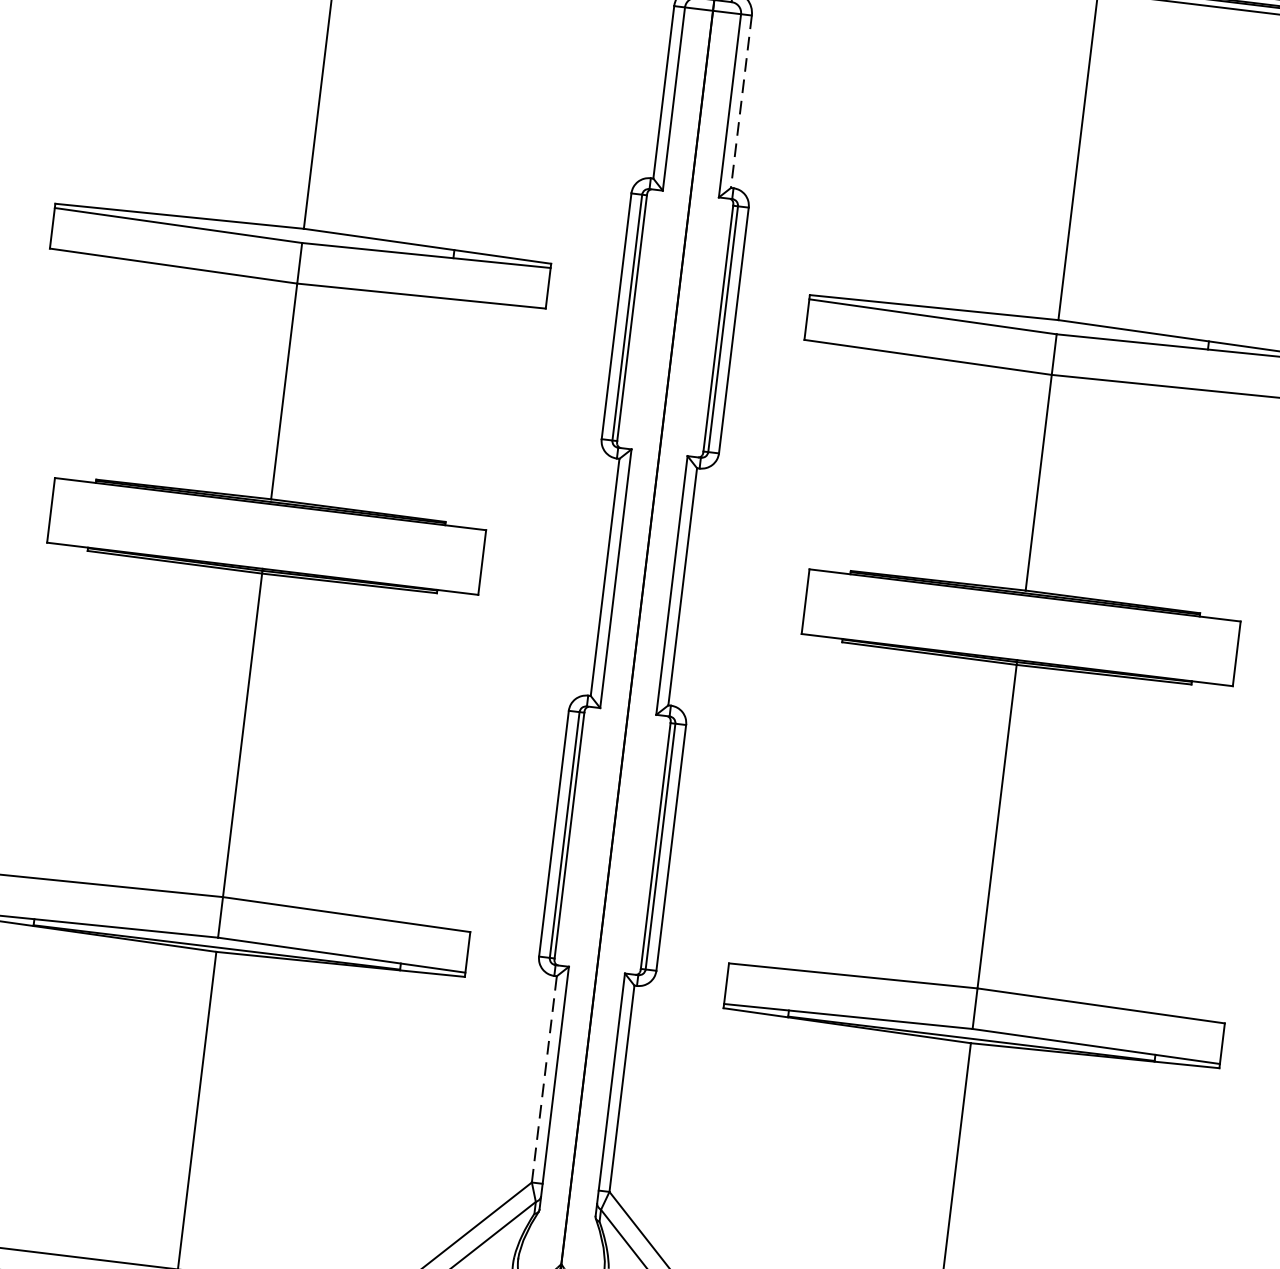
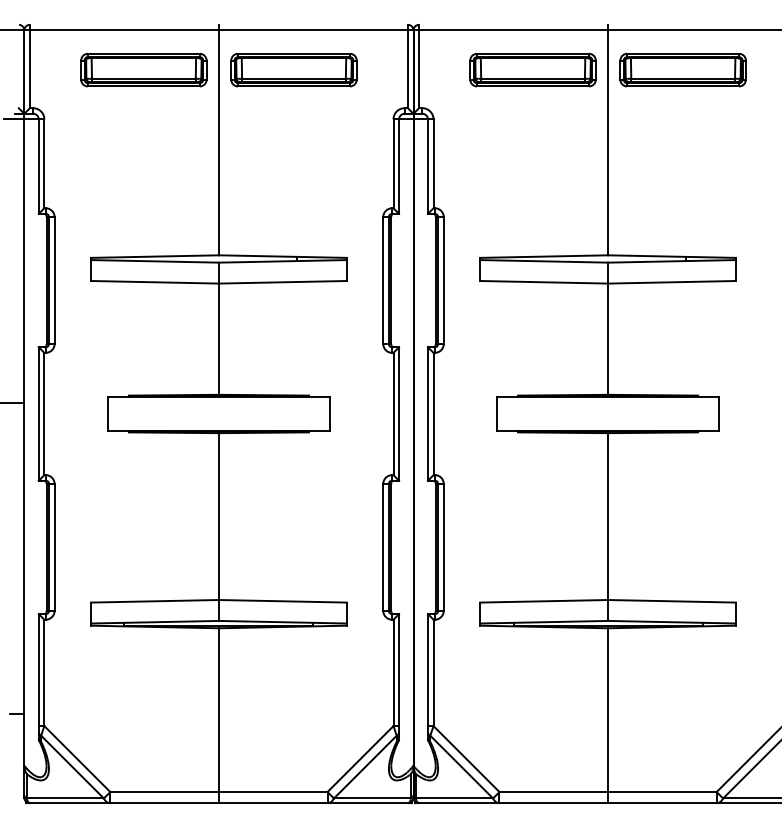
line: (741, 103) -> (433, 164), dashed -> solid
line: (544, 1078) -> (393, 672), dashed -> solid

